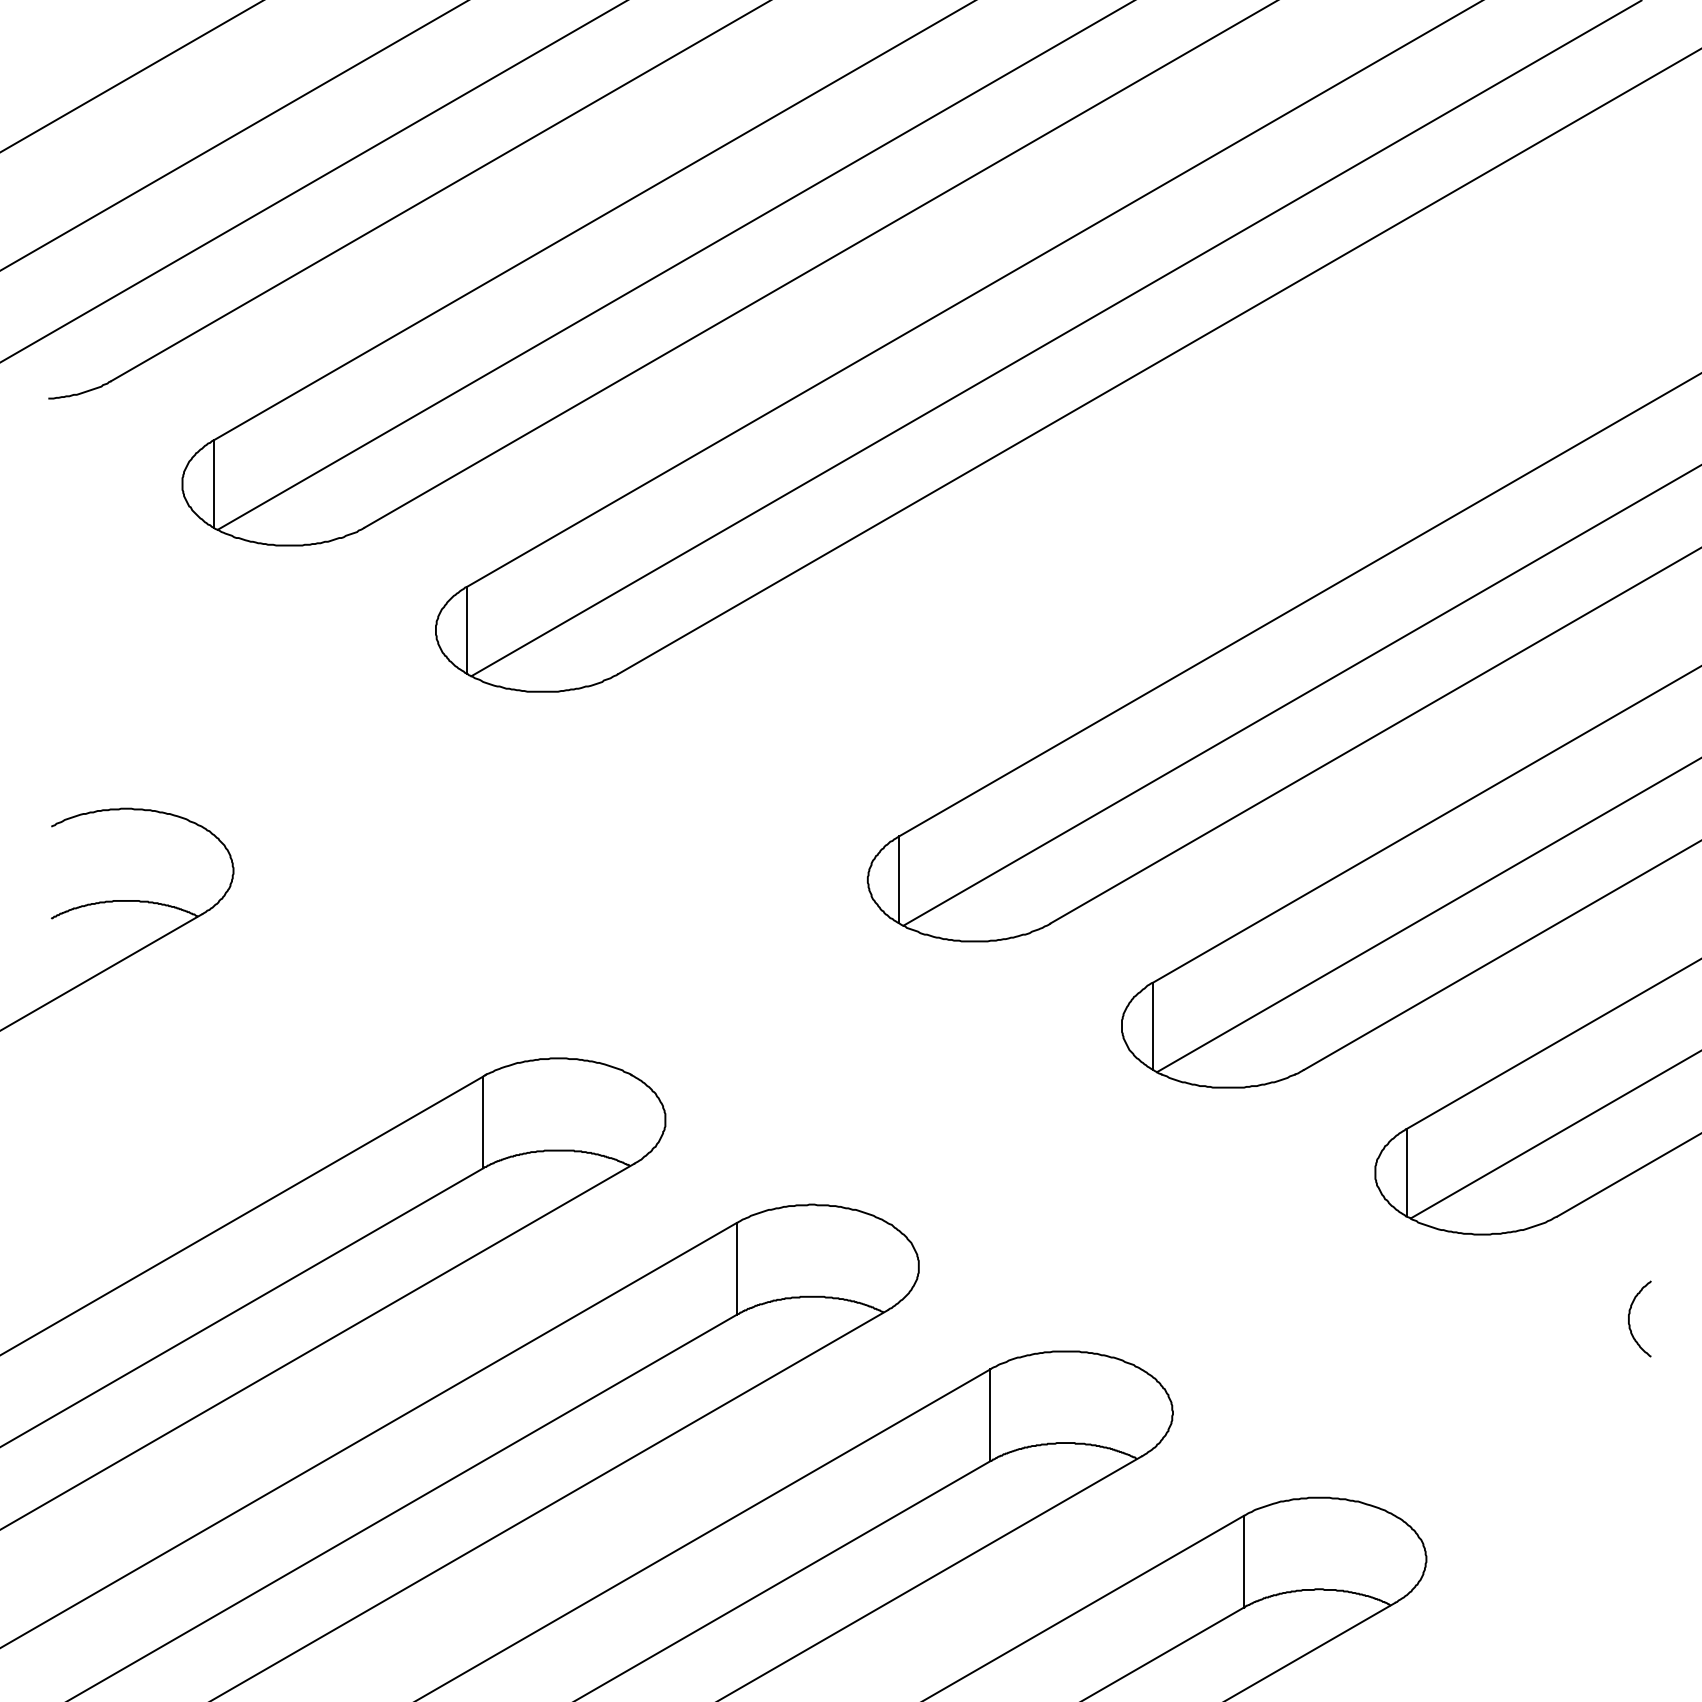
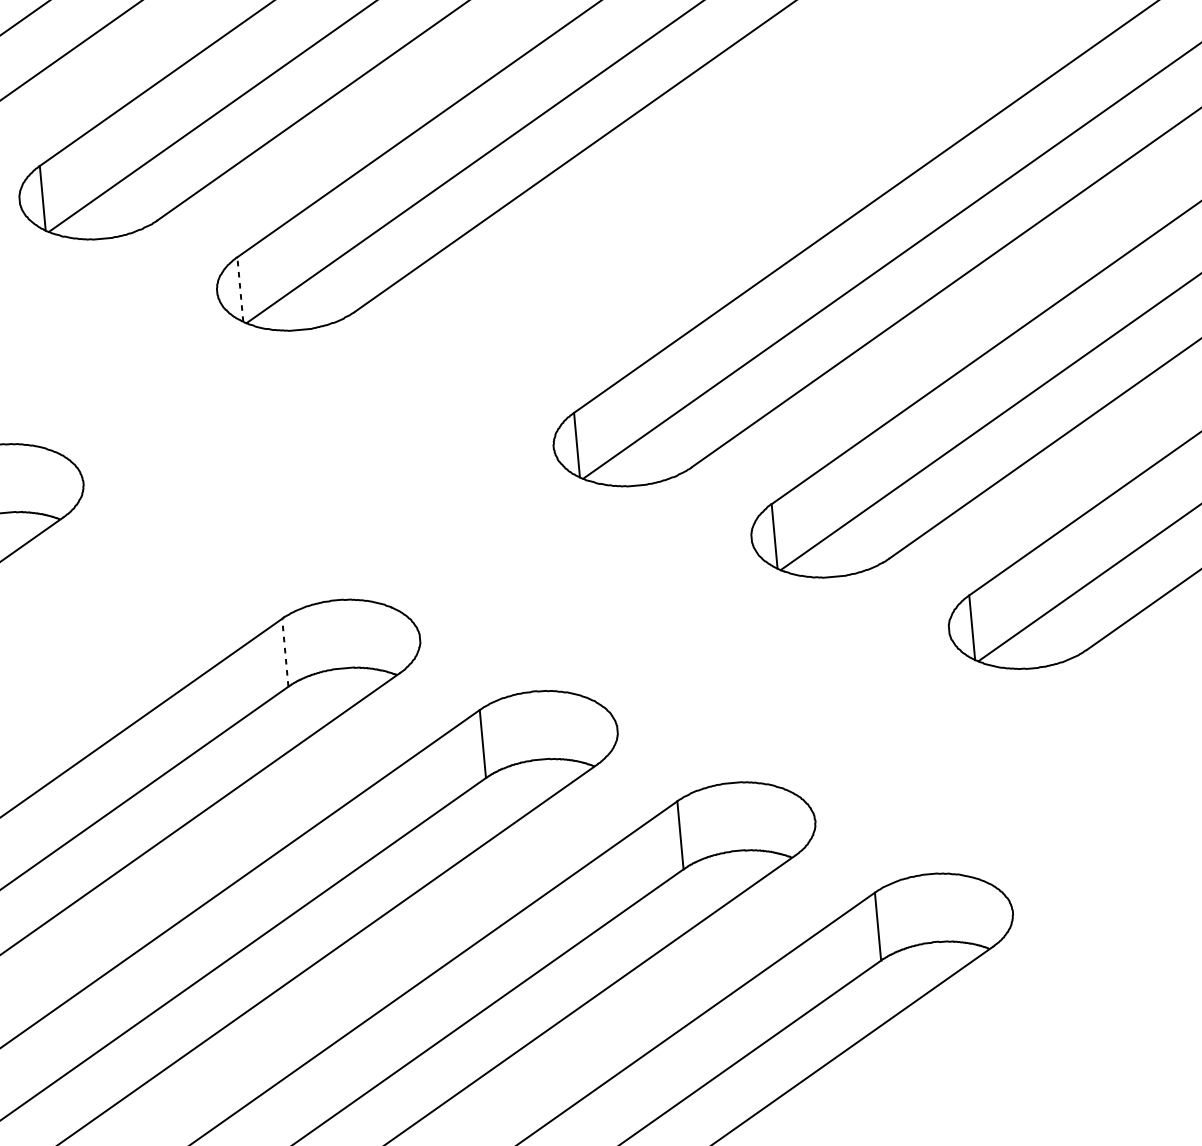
line: (467, 630) -> (240, 289), solid -> dashed
line: (483, 1122) -> (285, 652), solid -> dashed
curve: (1630, 1314) -> (1147, 717), removed

